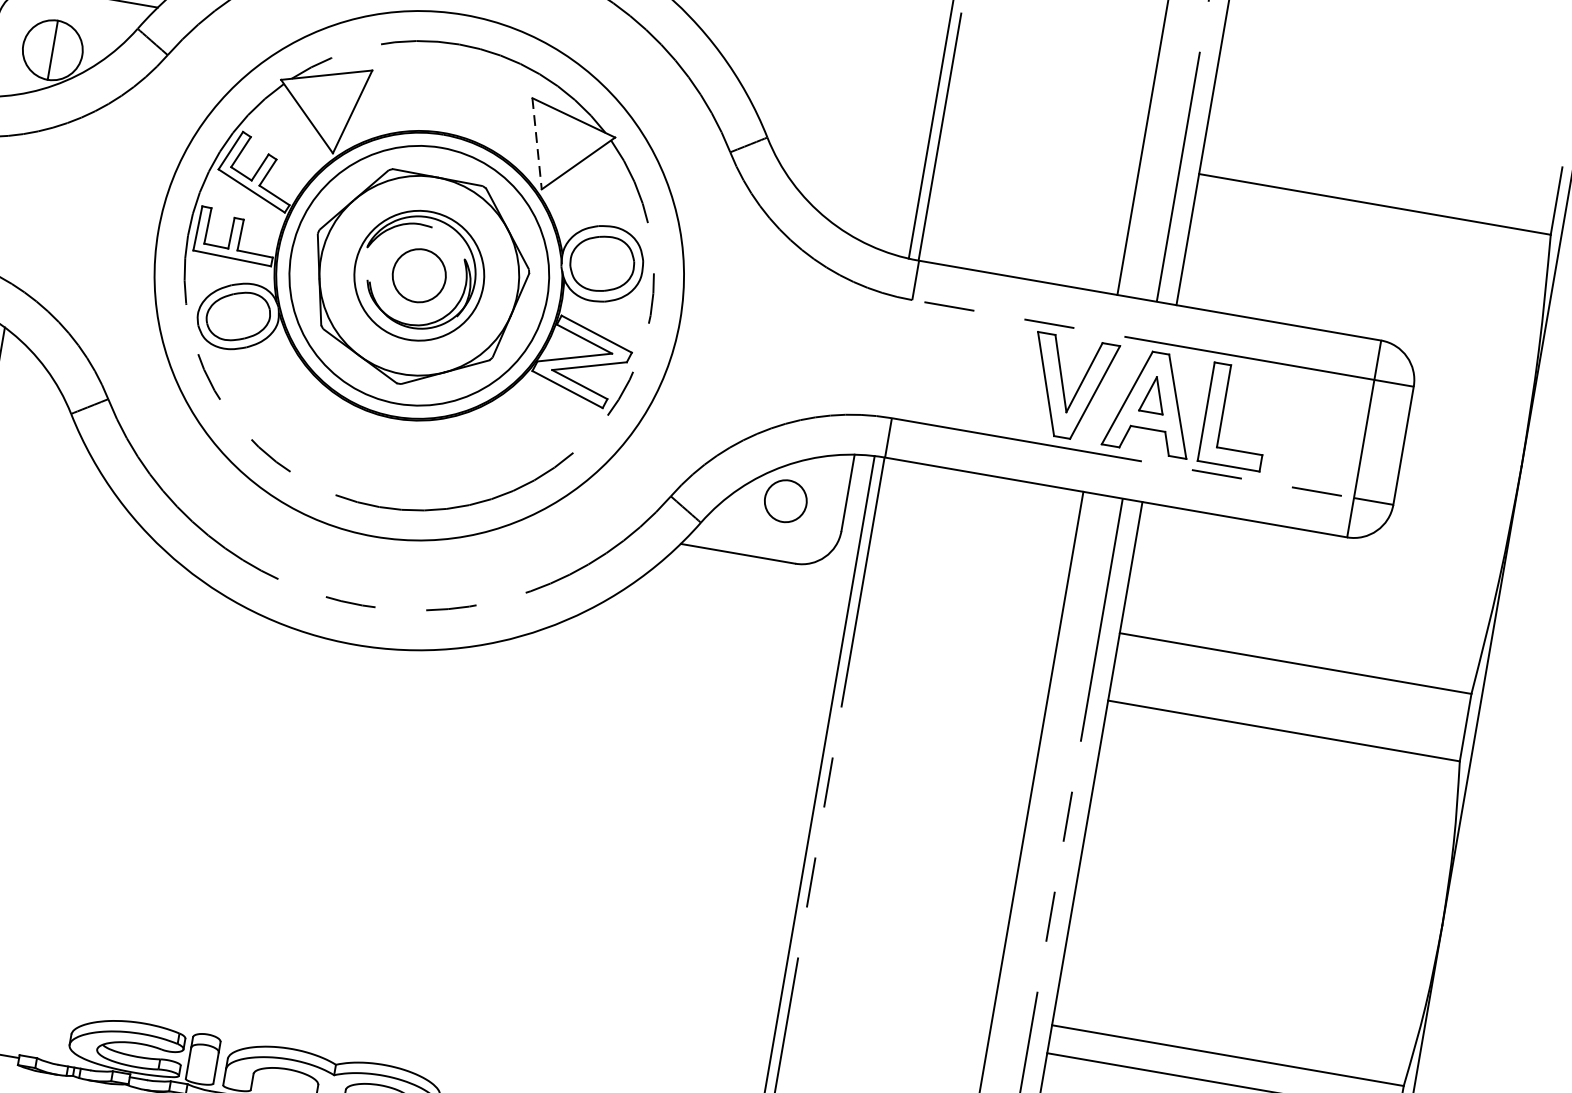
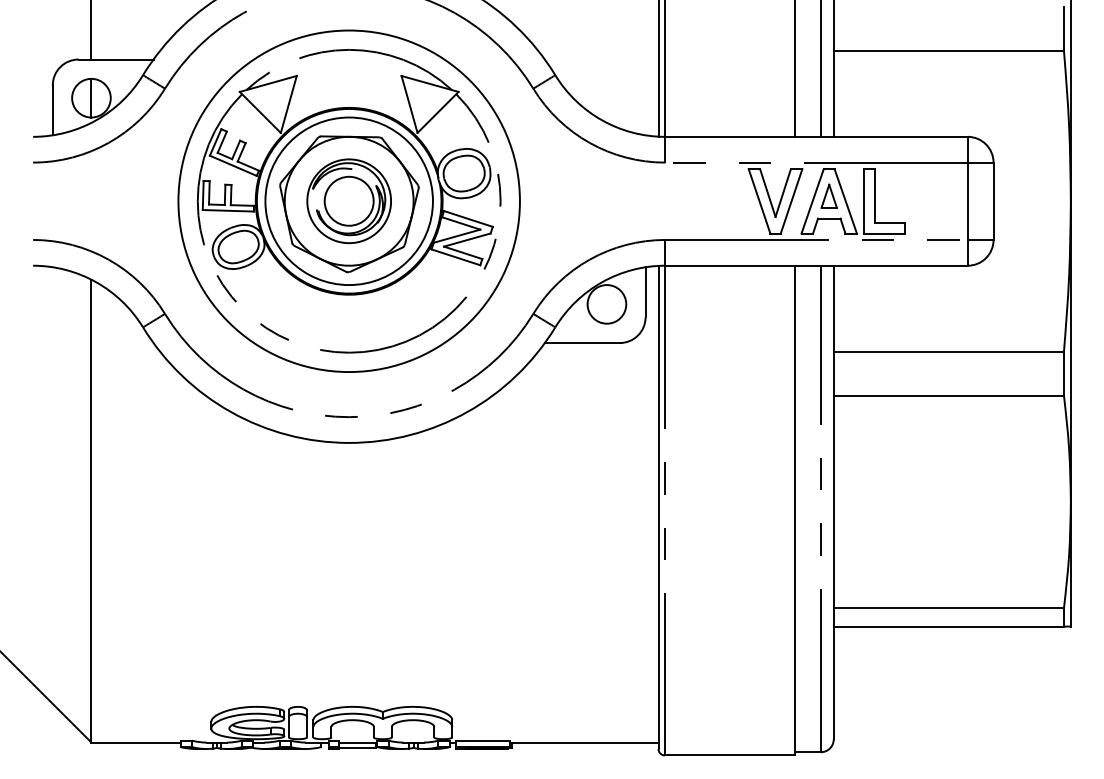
line: (536, 143) -> (409, 104), dashed -> solid
circle: (418, 274) -> (348, 200), size x1.43
circle: (785, 501) -> (606, 304), size x1.43

